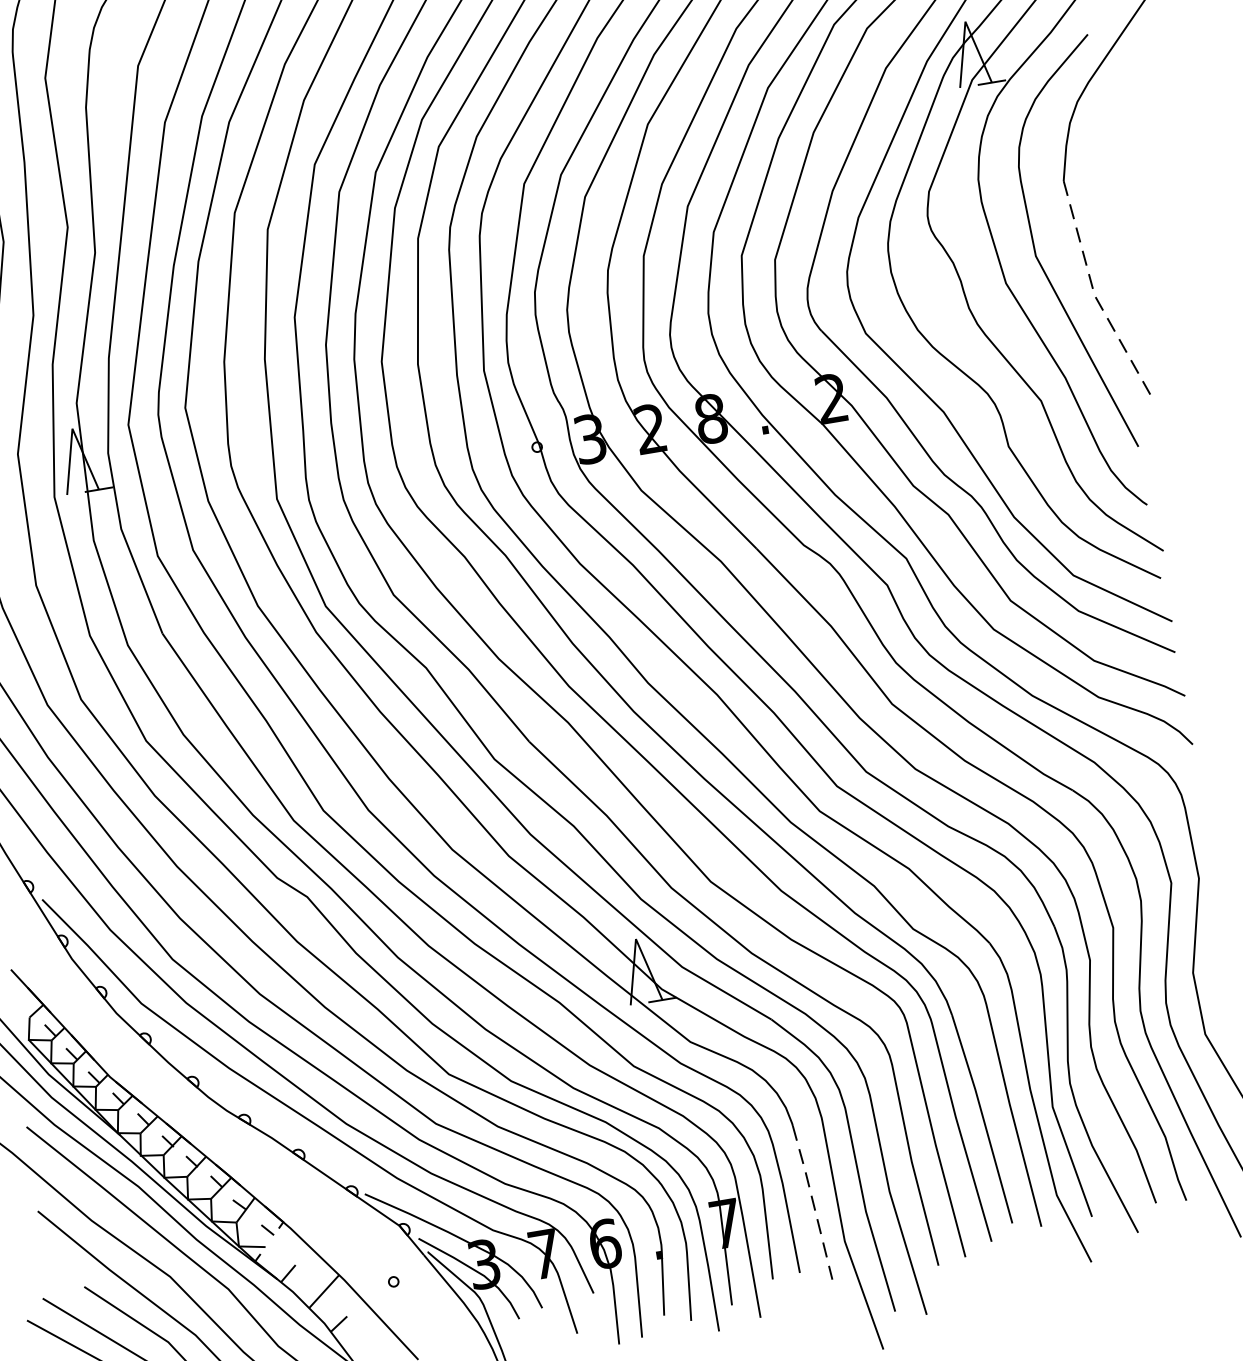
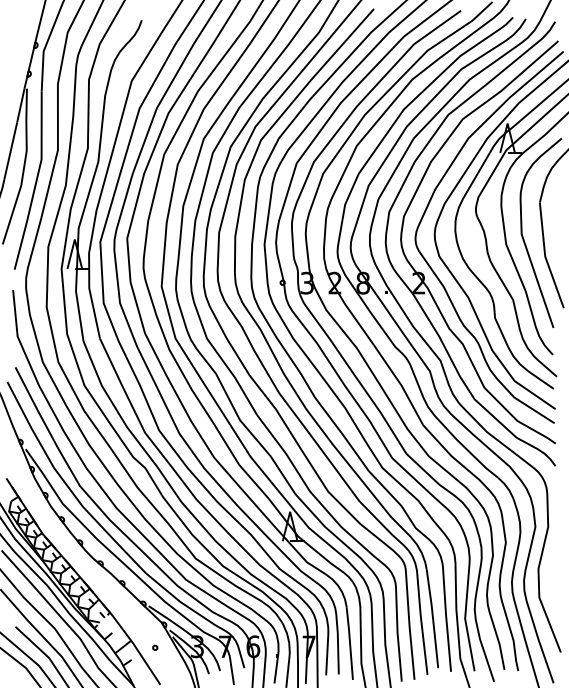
line: (1095, 295) -> (545, 256), dashed -> solid
line: (813, 1201) -> (350, 643), dashed -> solid

